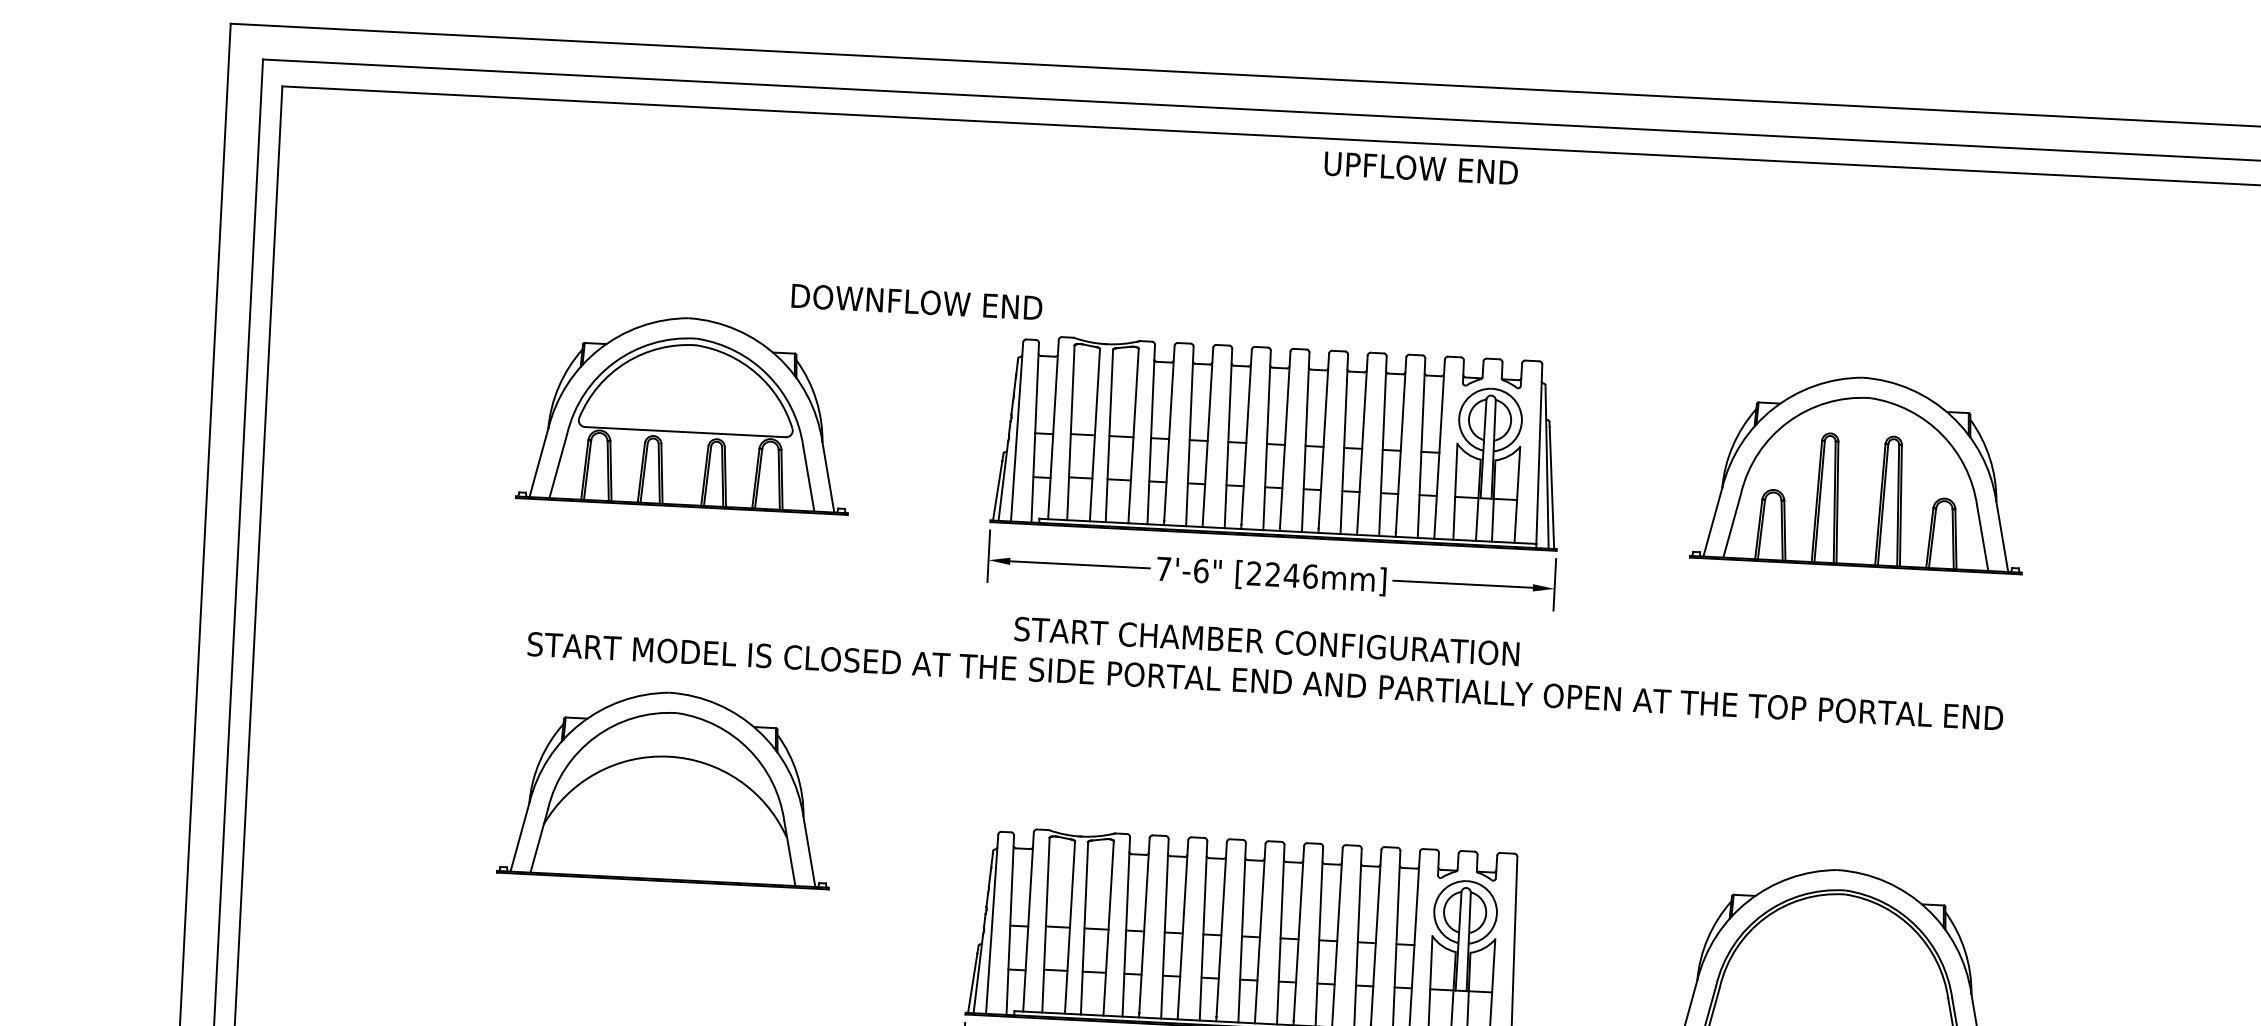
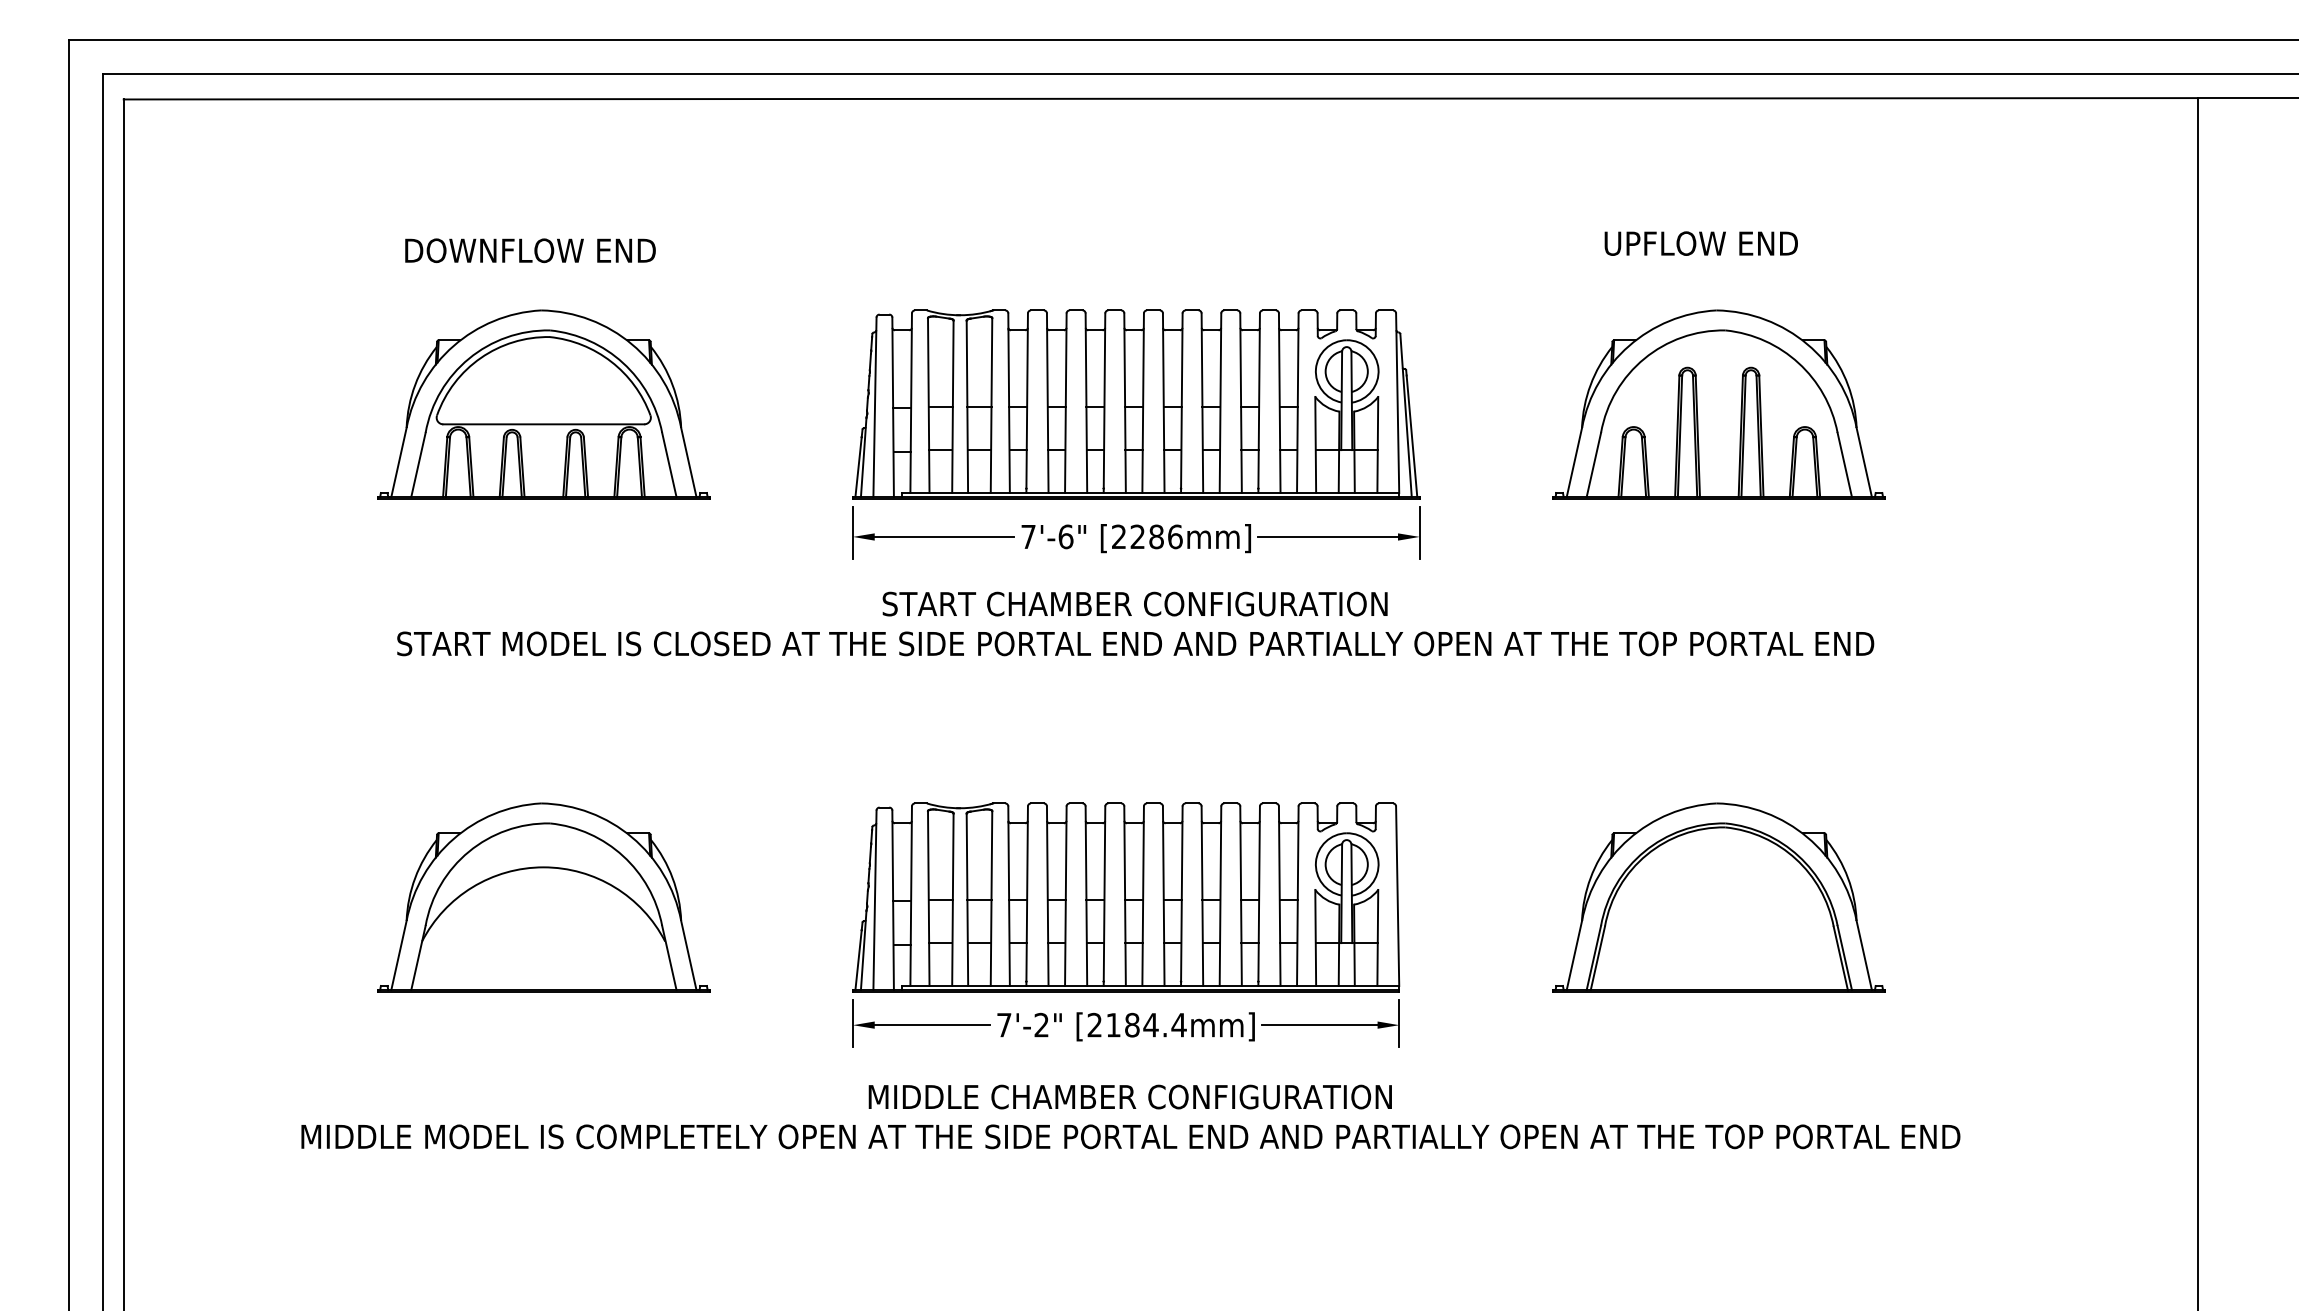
text: (1420, 168) -> (1700, 243), moved
text: (917, 301) -> (530, 250), moved
text: (1291, 575) -> (1156, 536), [2246mm] -> [2286mm]
part: (667, 786) -> (543, 897), moved

